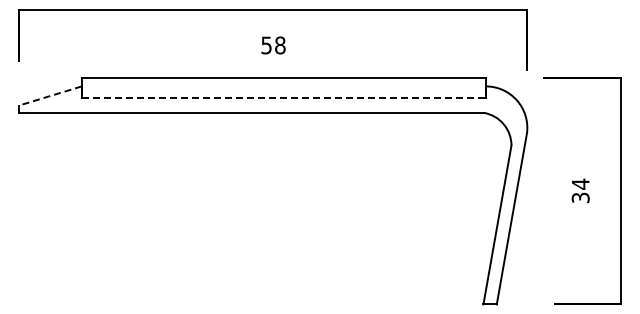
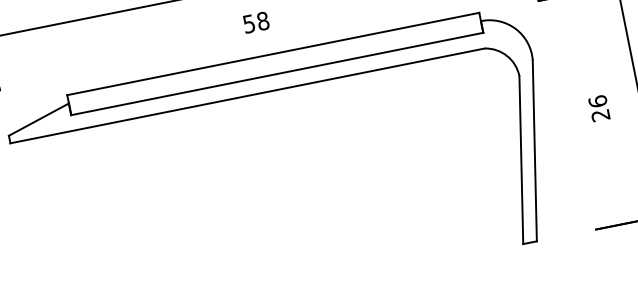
line: (50, 95) -> (38, 119), dashed -> solid
line: (283, 97) -> (277, 73), dashed -> solid
text: (580, 190) -> (599, 108), 34 -> 26

